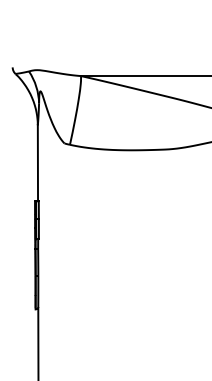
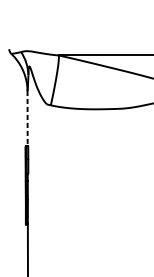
line: (37, 163) -> (27, 118), solid -> dashed

